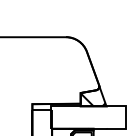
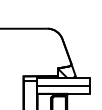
line: (88, 118) -> (63, 86), added

